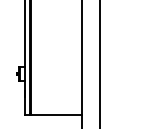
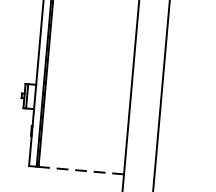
line: (55, 115) -> (80, 171), solid -> dashed

